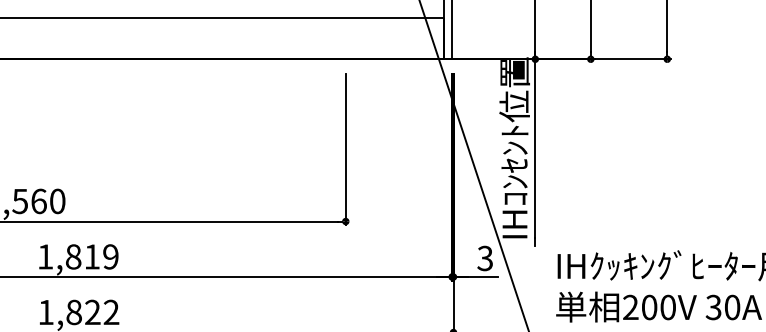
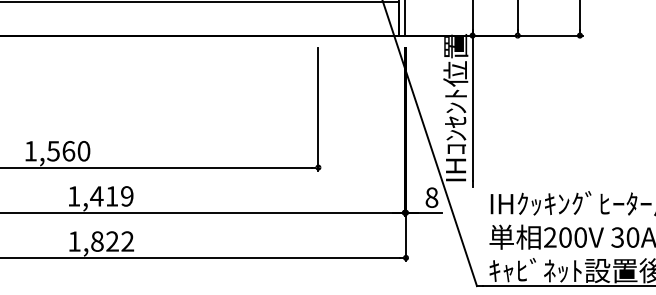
text: (73, 257) -> (96, 196), 1,819 -> 1,419
text: (484, 258) -> (431, 197), 3 -> 8

